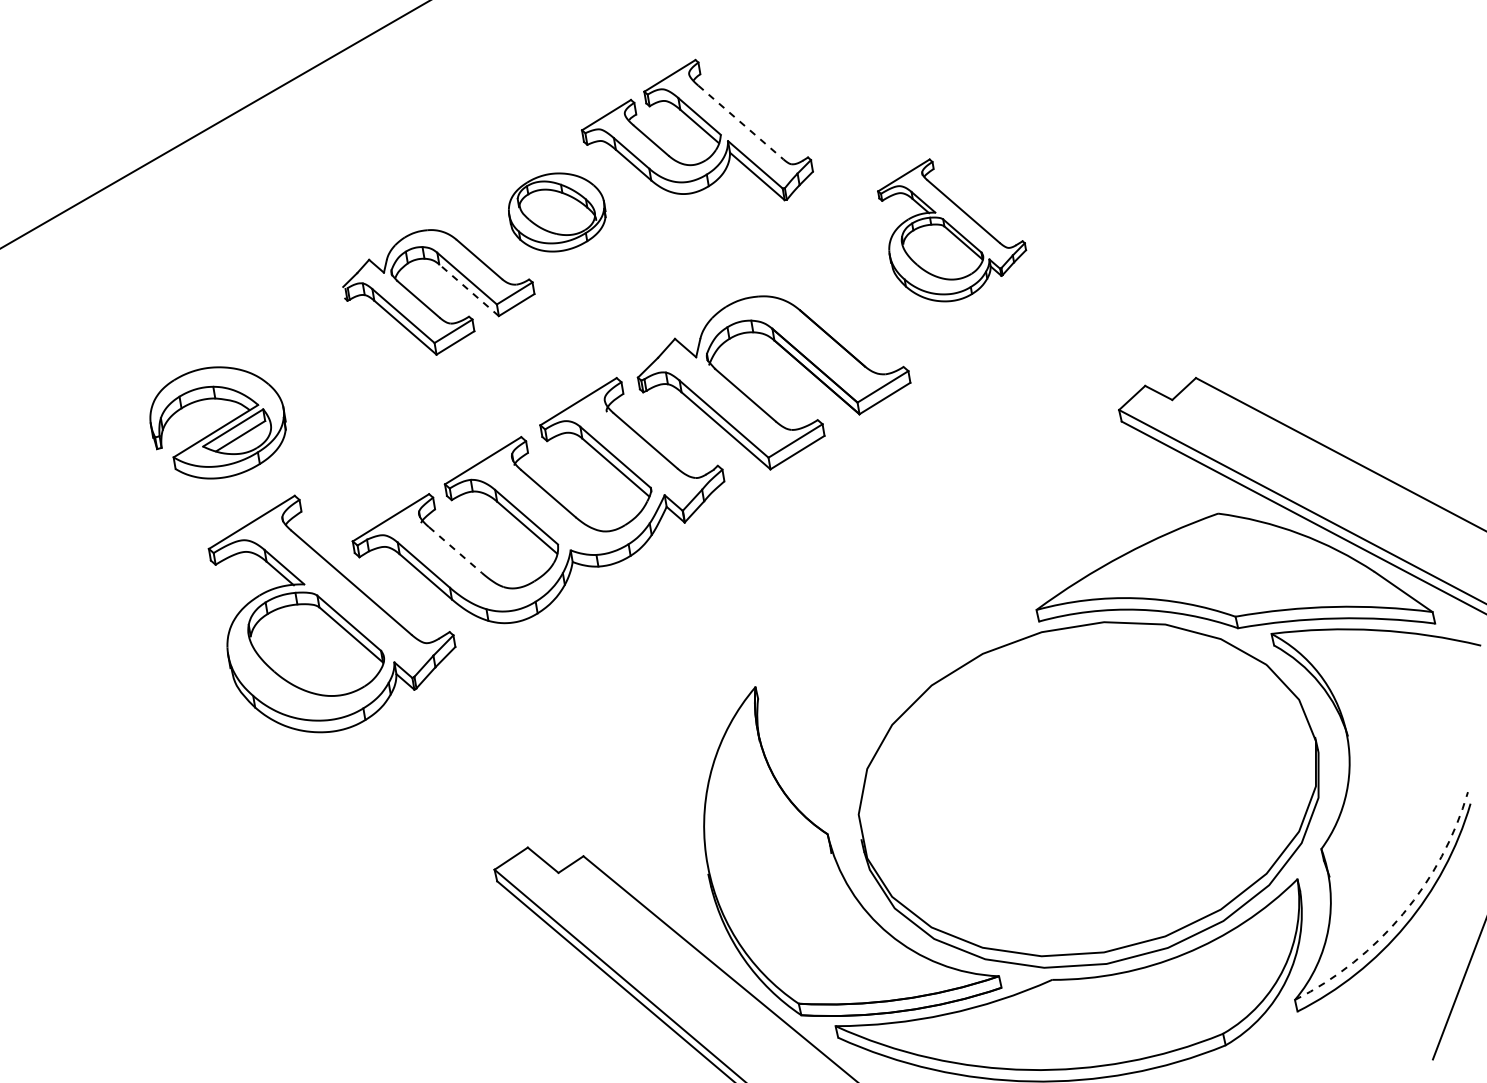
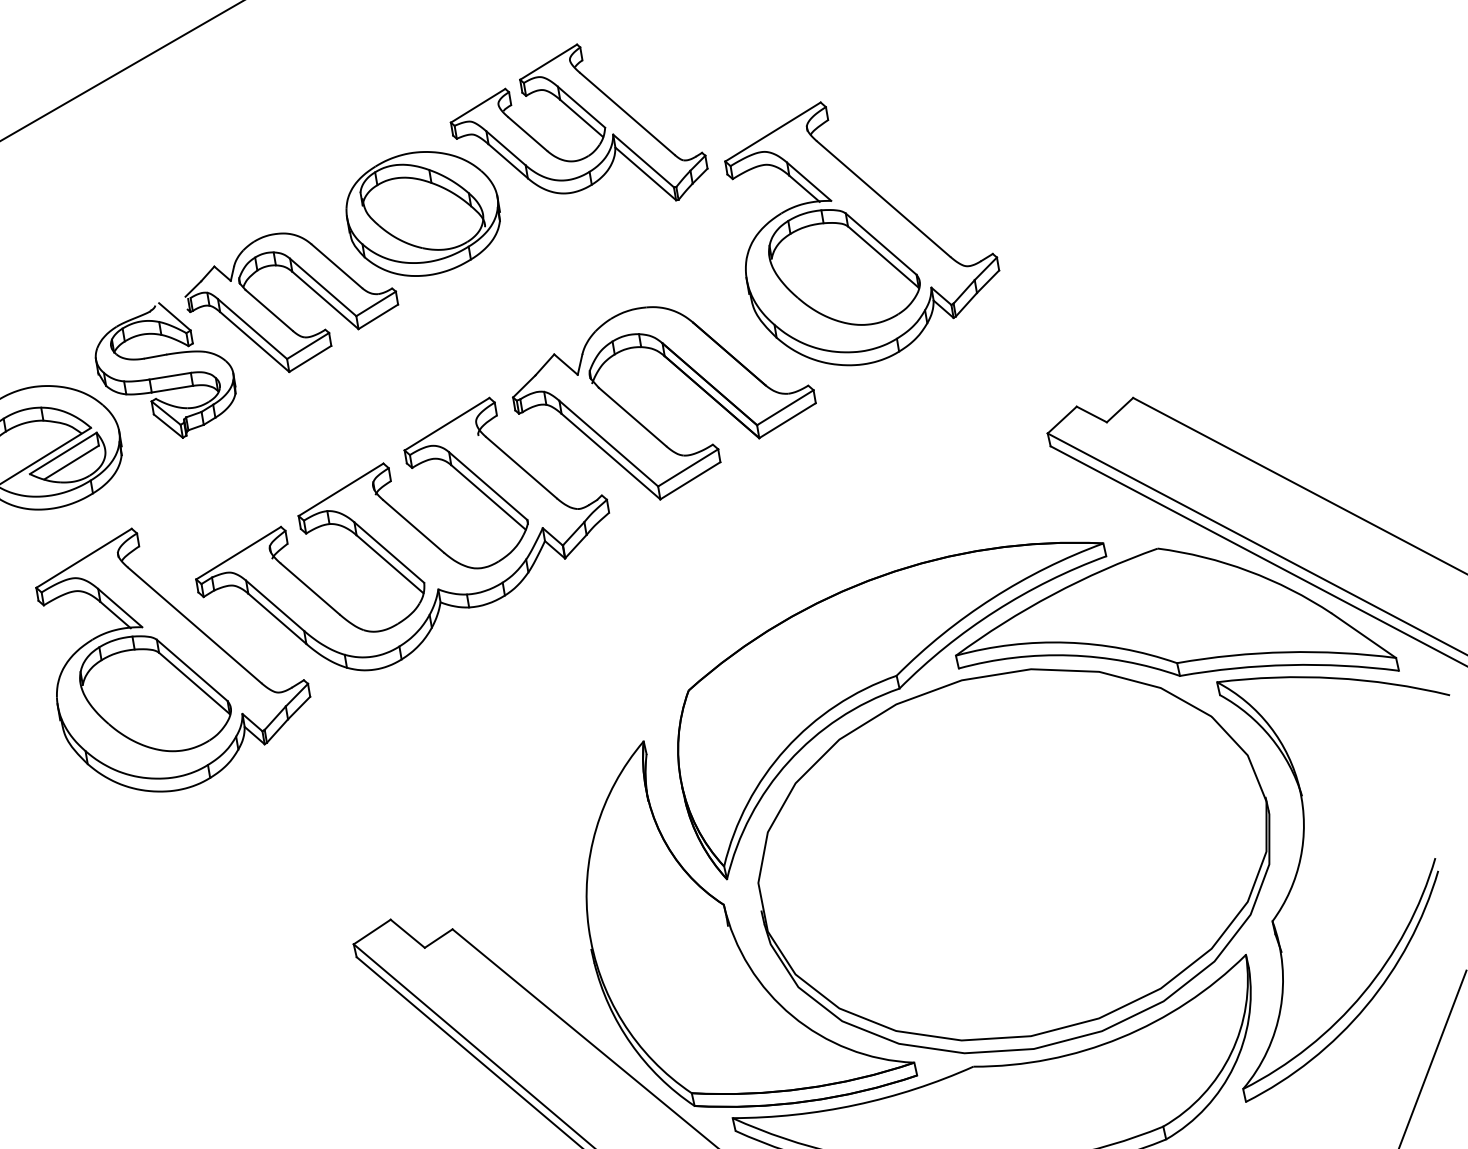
line: (741, 122) -> (628, 113), dashed -> solid
part: (557, 212) -> (423, 213), size x1.43
part: (951, 230) -> (861, 233), size x1.67
line: (468, 289) -> (324, 299), dashed -> solid
part: (325, 353) -> (165, 370), added
line: (455, 549) -> (310, 588), dashed -> solid
part: (971, 646) -> (883, 696), added
arc: (1403, 914) -> (1363, 994), dashed -> solid

